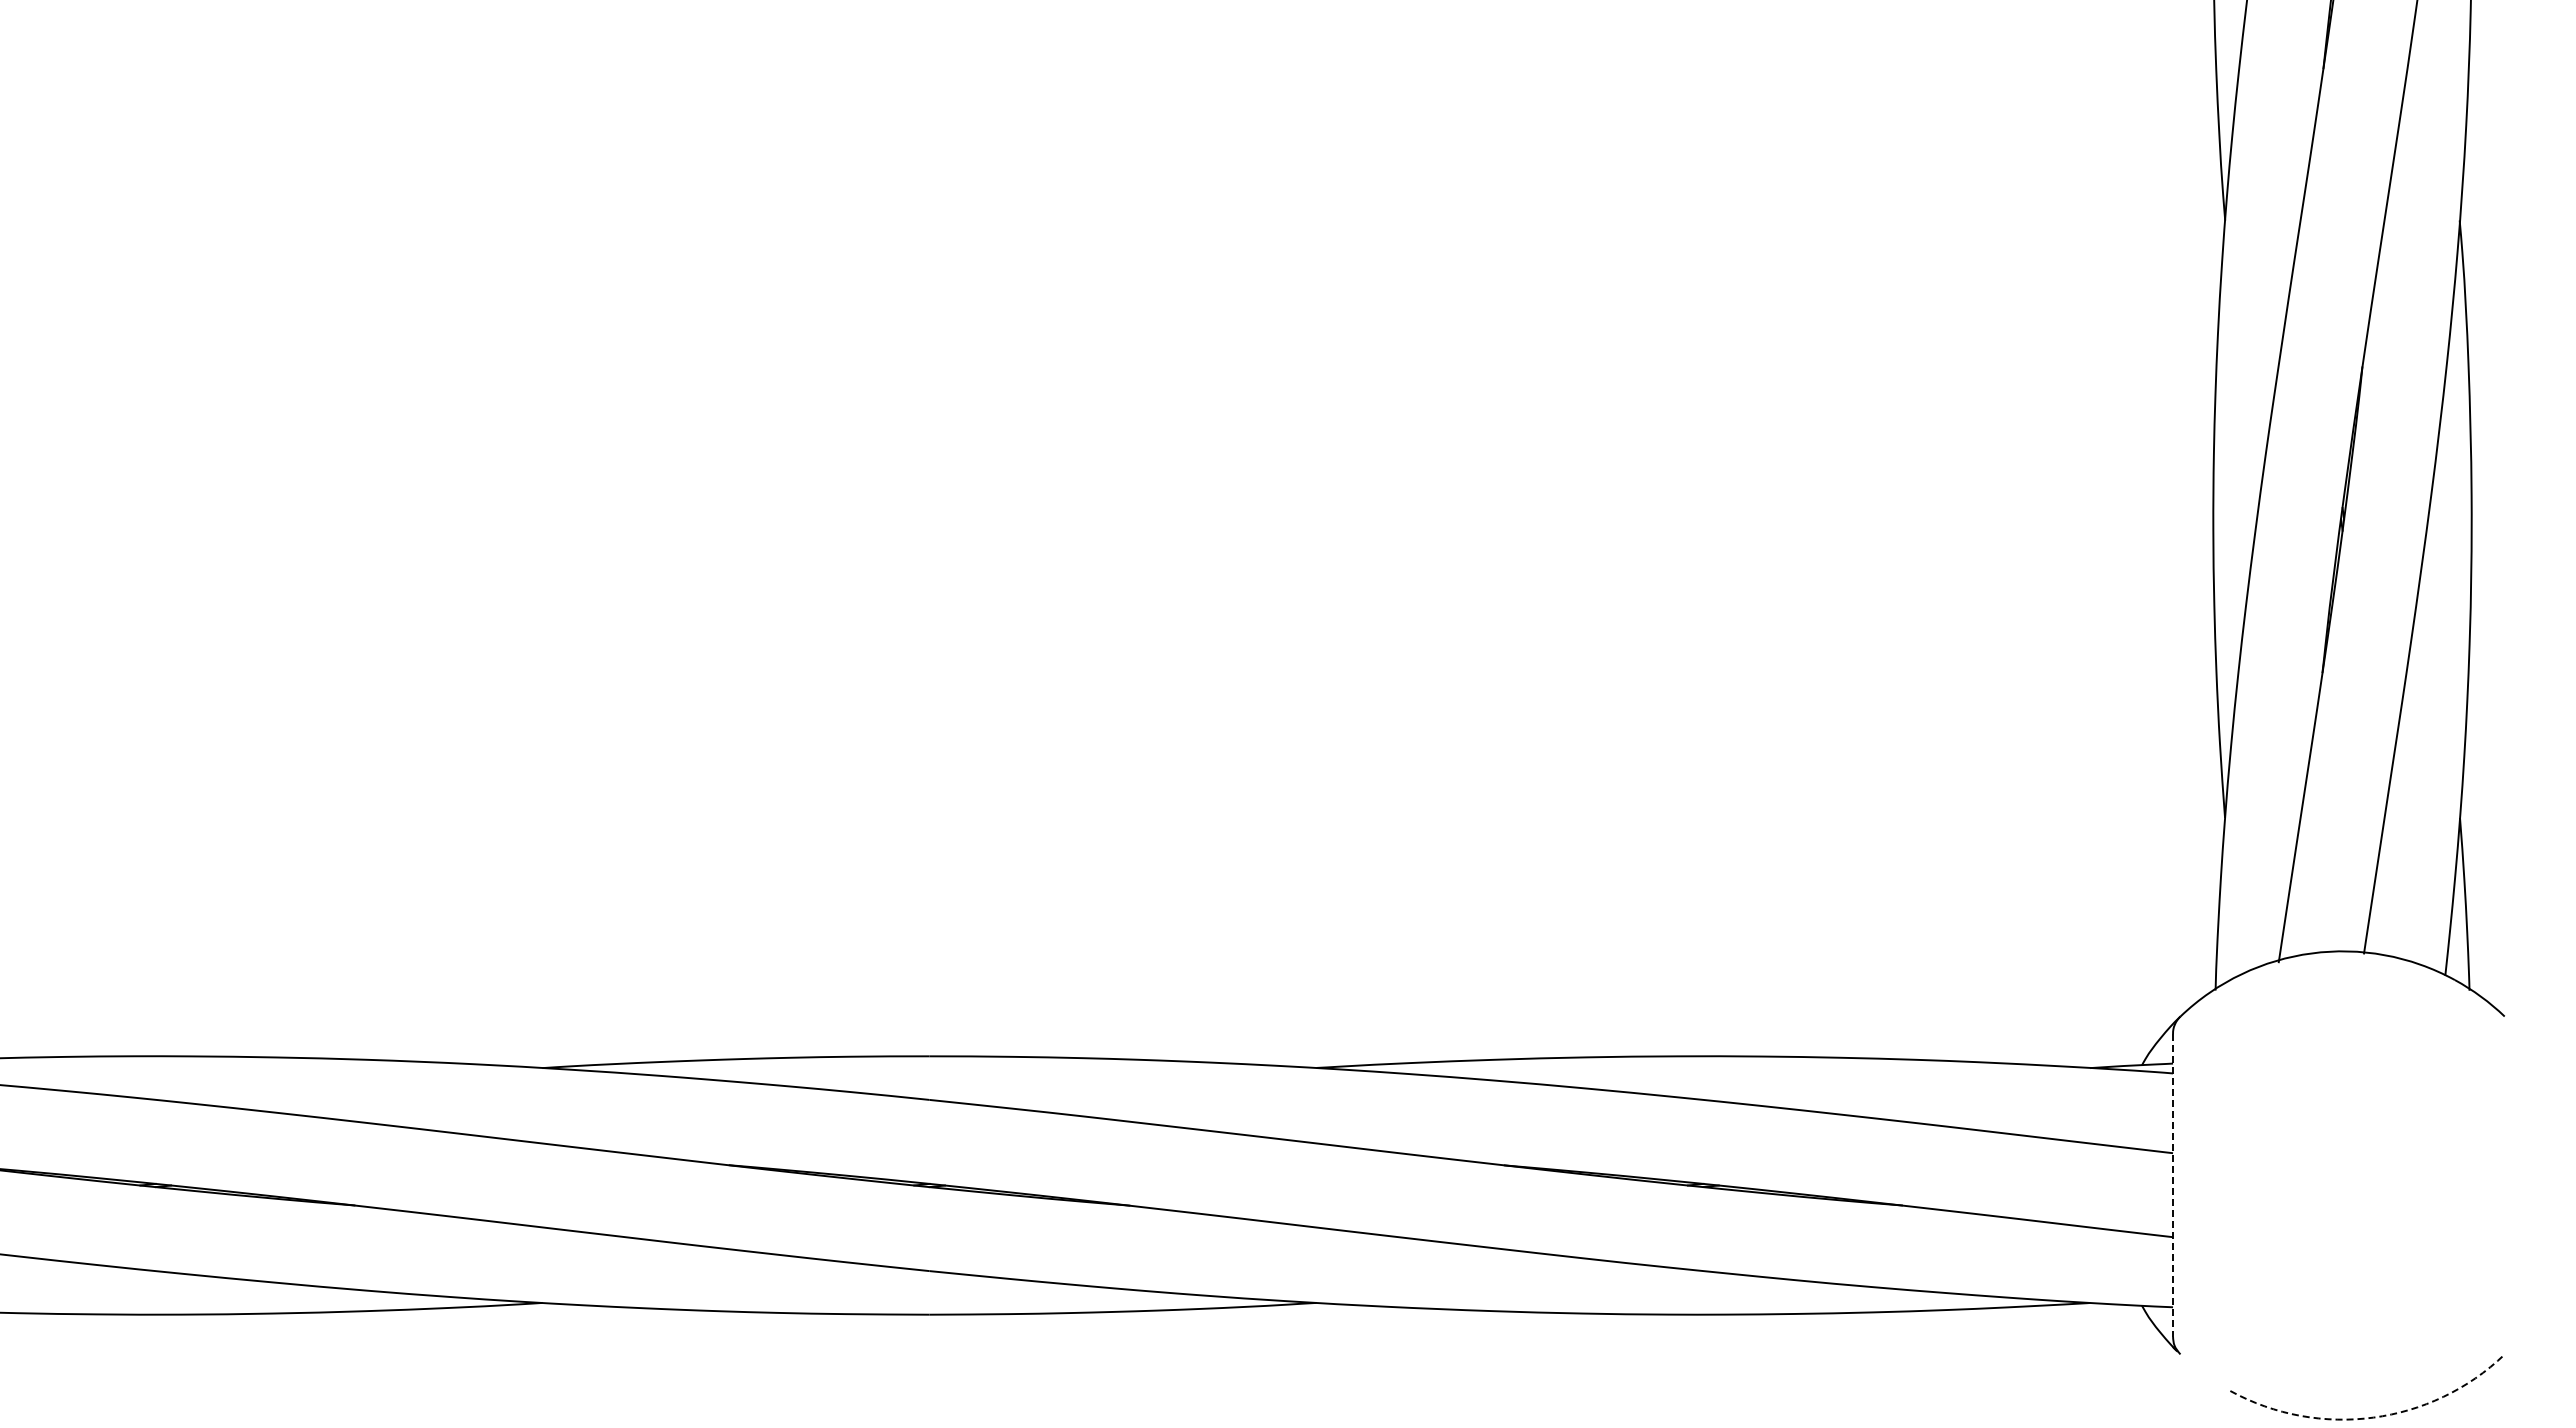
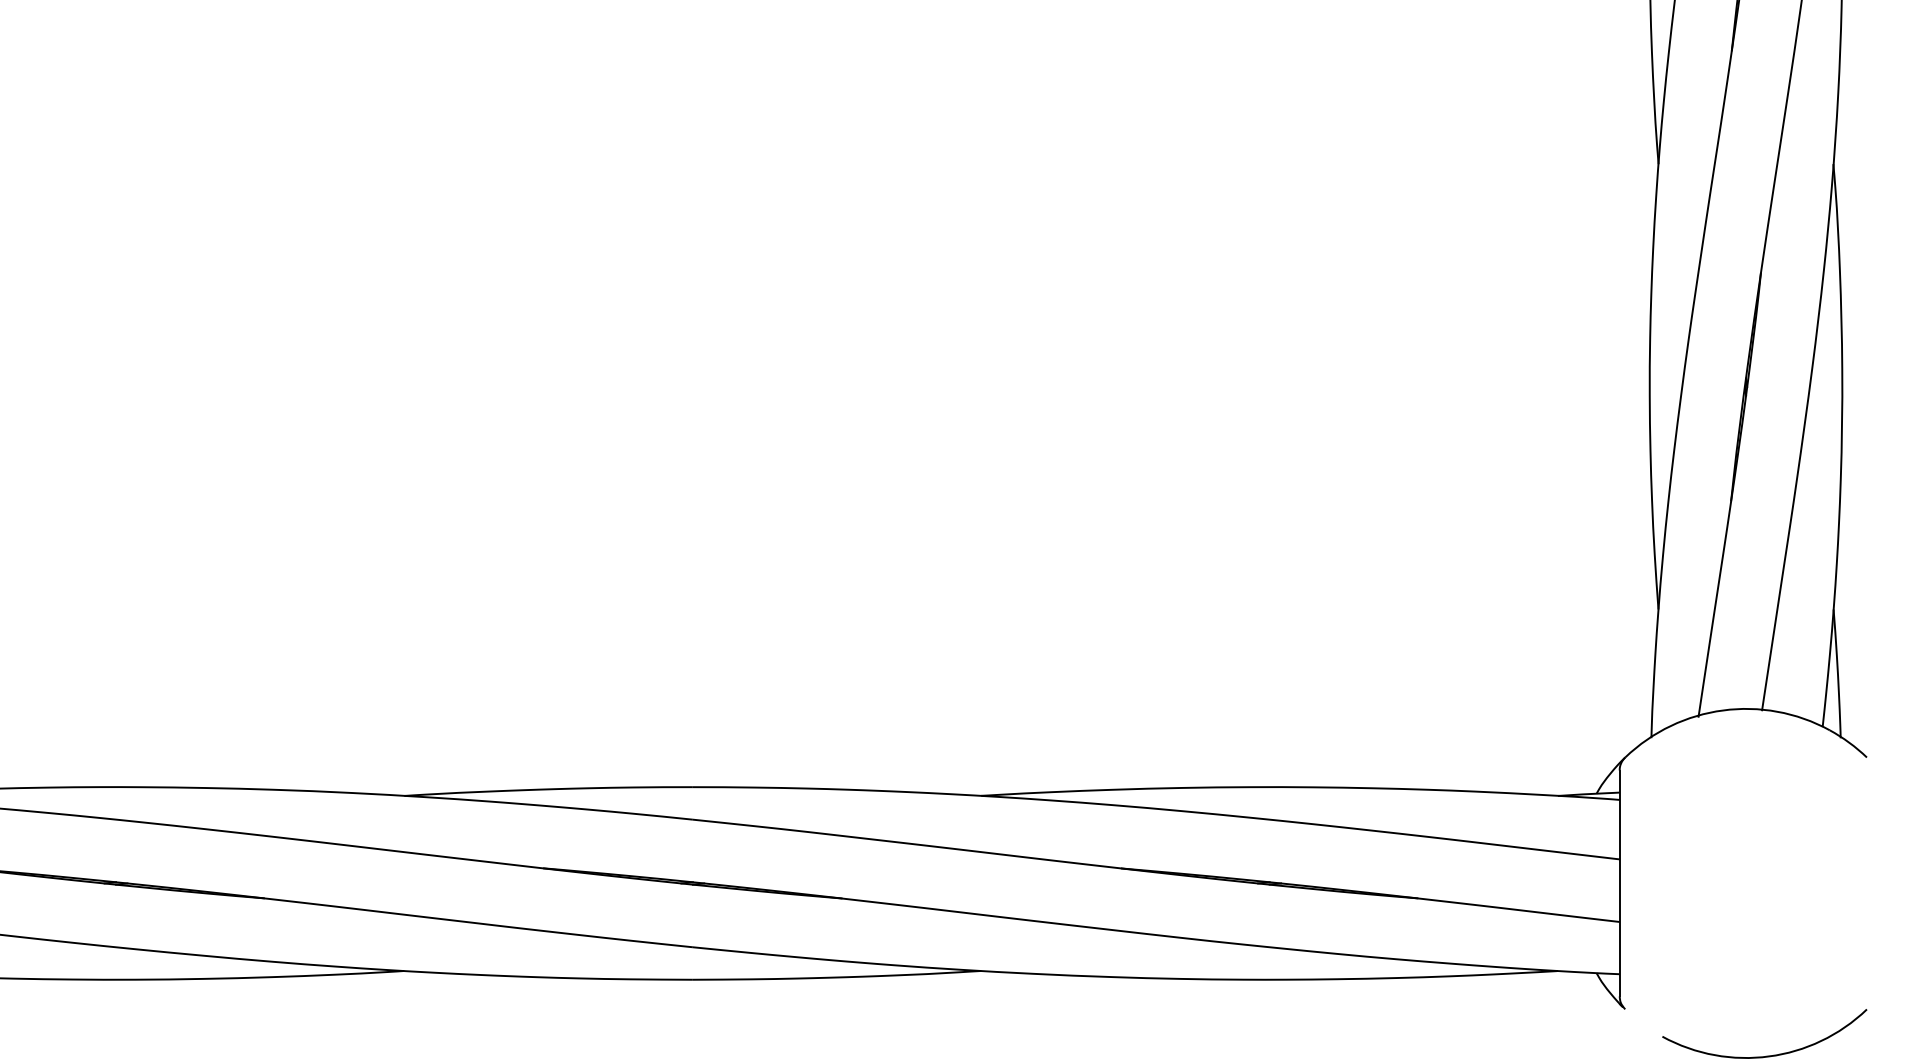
line: (2173, 1186) -> (1620, 884), dashed -> solid
arc: (2373, 1417) -> (1769, 1056), dashed -> solid

